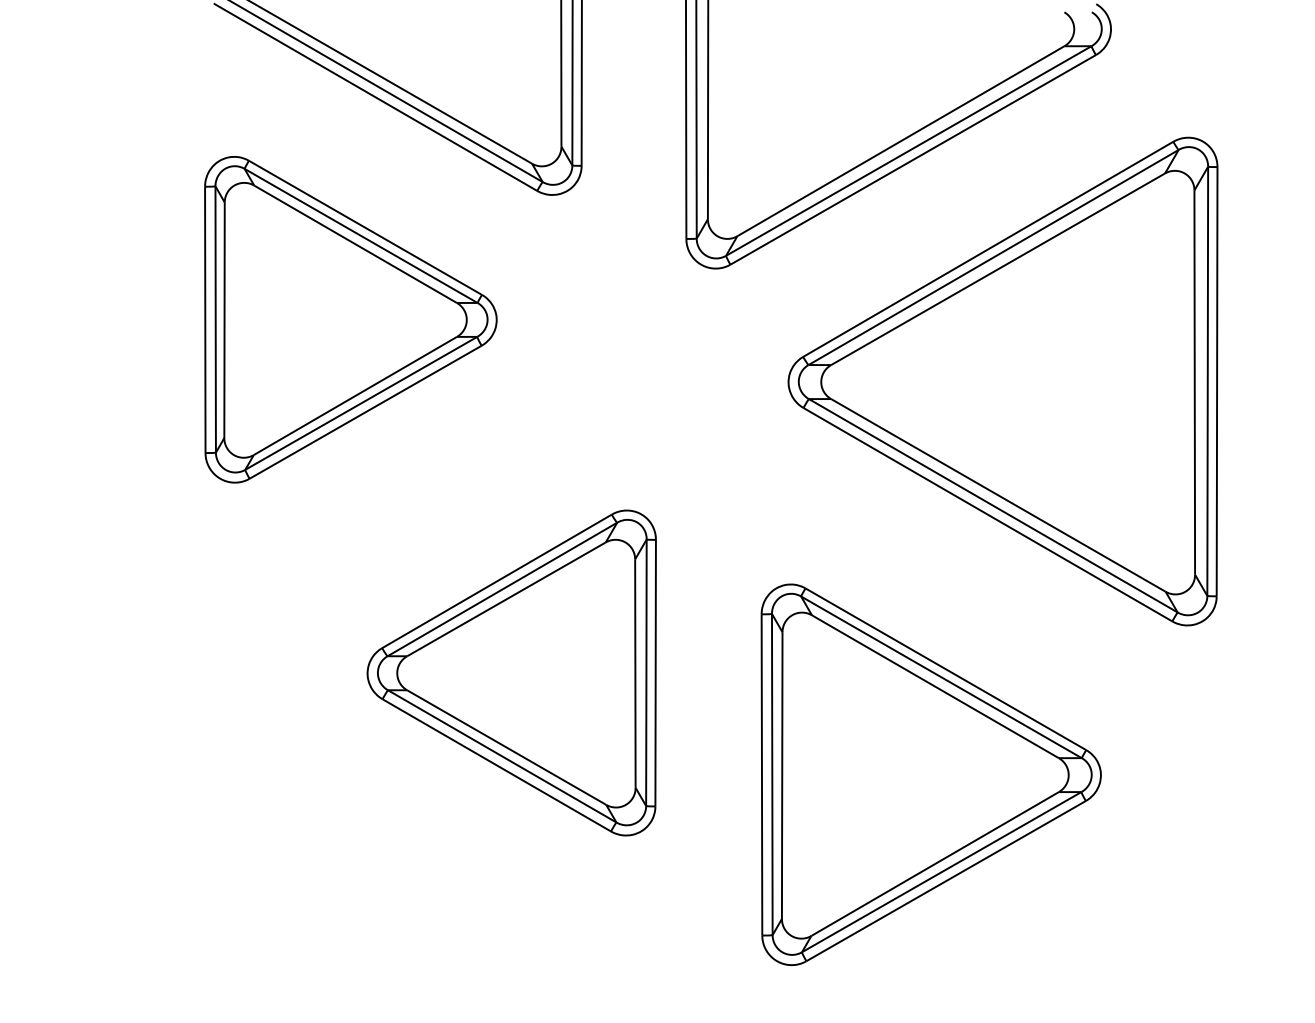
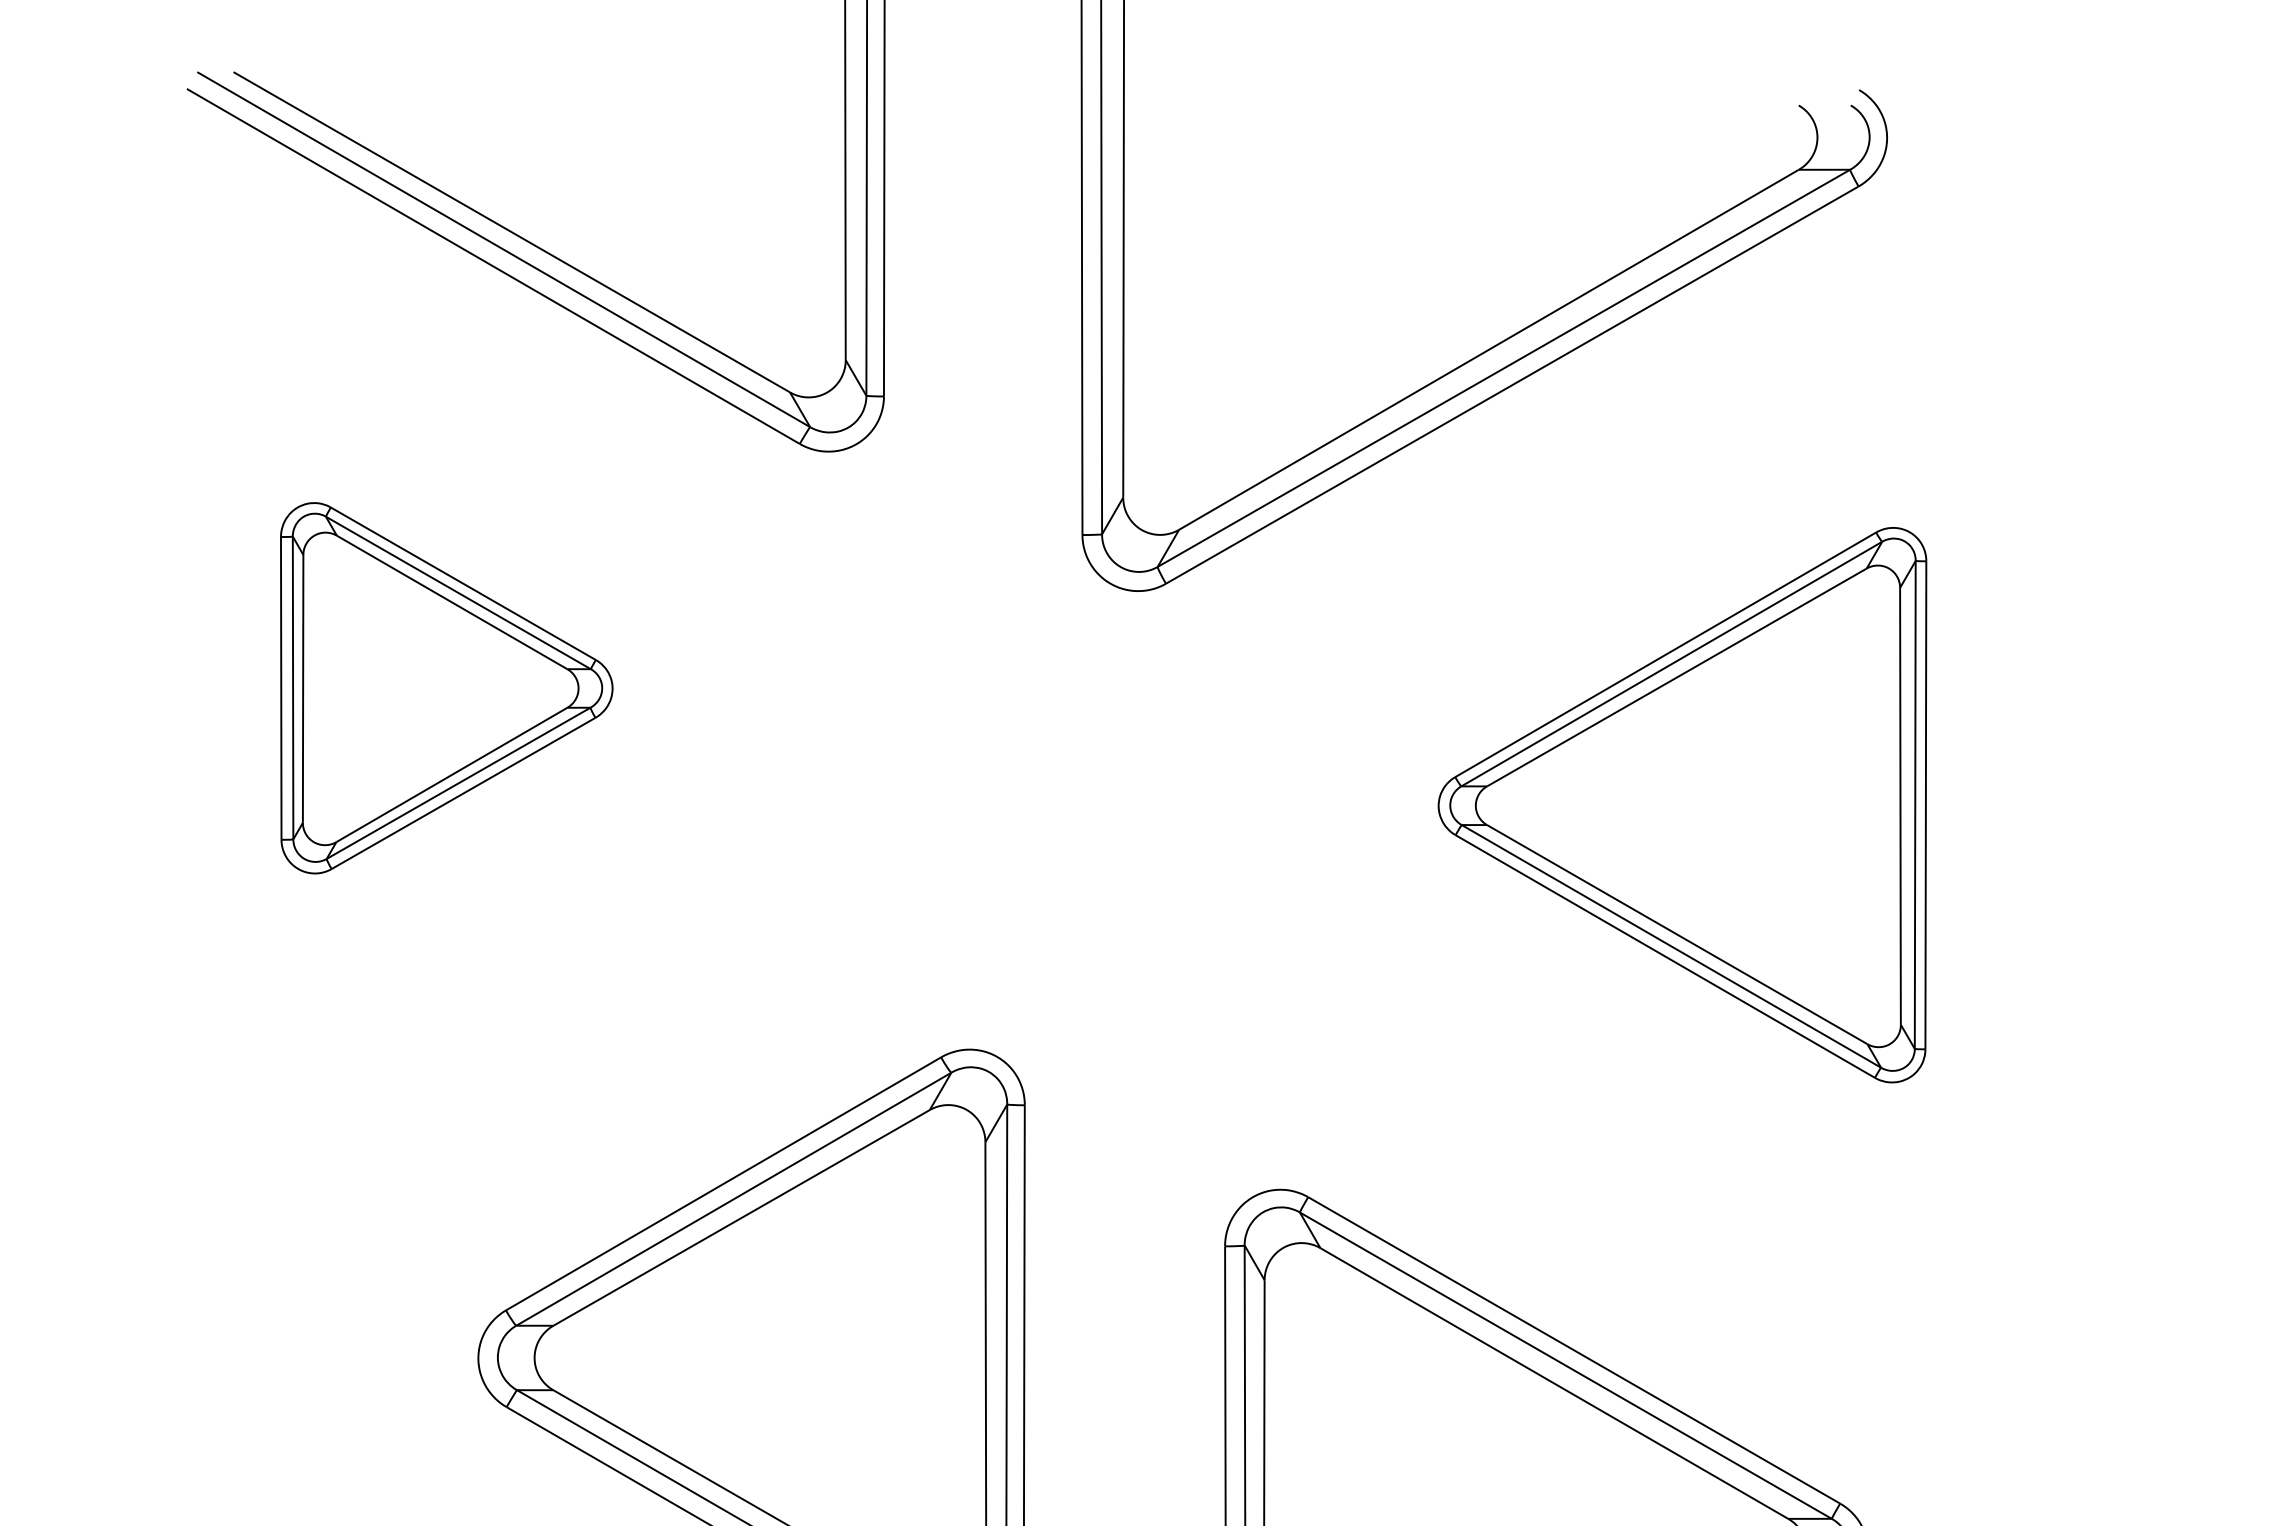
part: (350, 319) -> (445, 687), size x0.6
part: (1002, 381) -> (1681, 805), size x0.6

